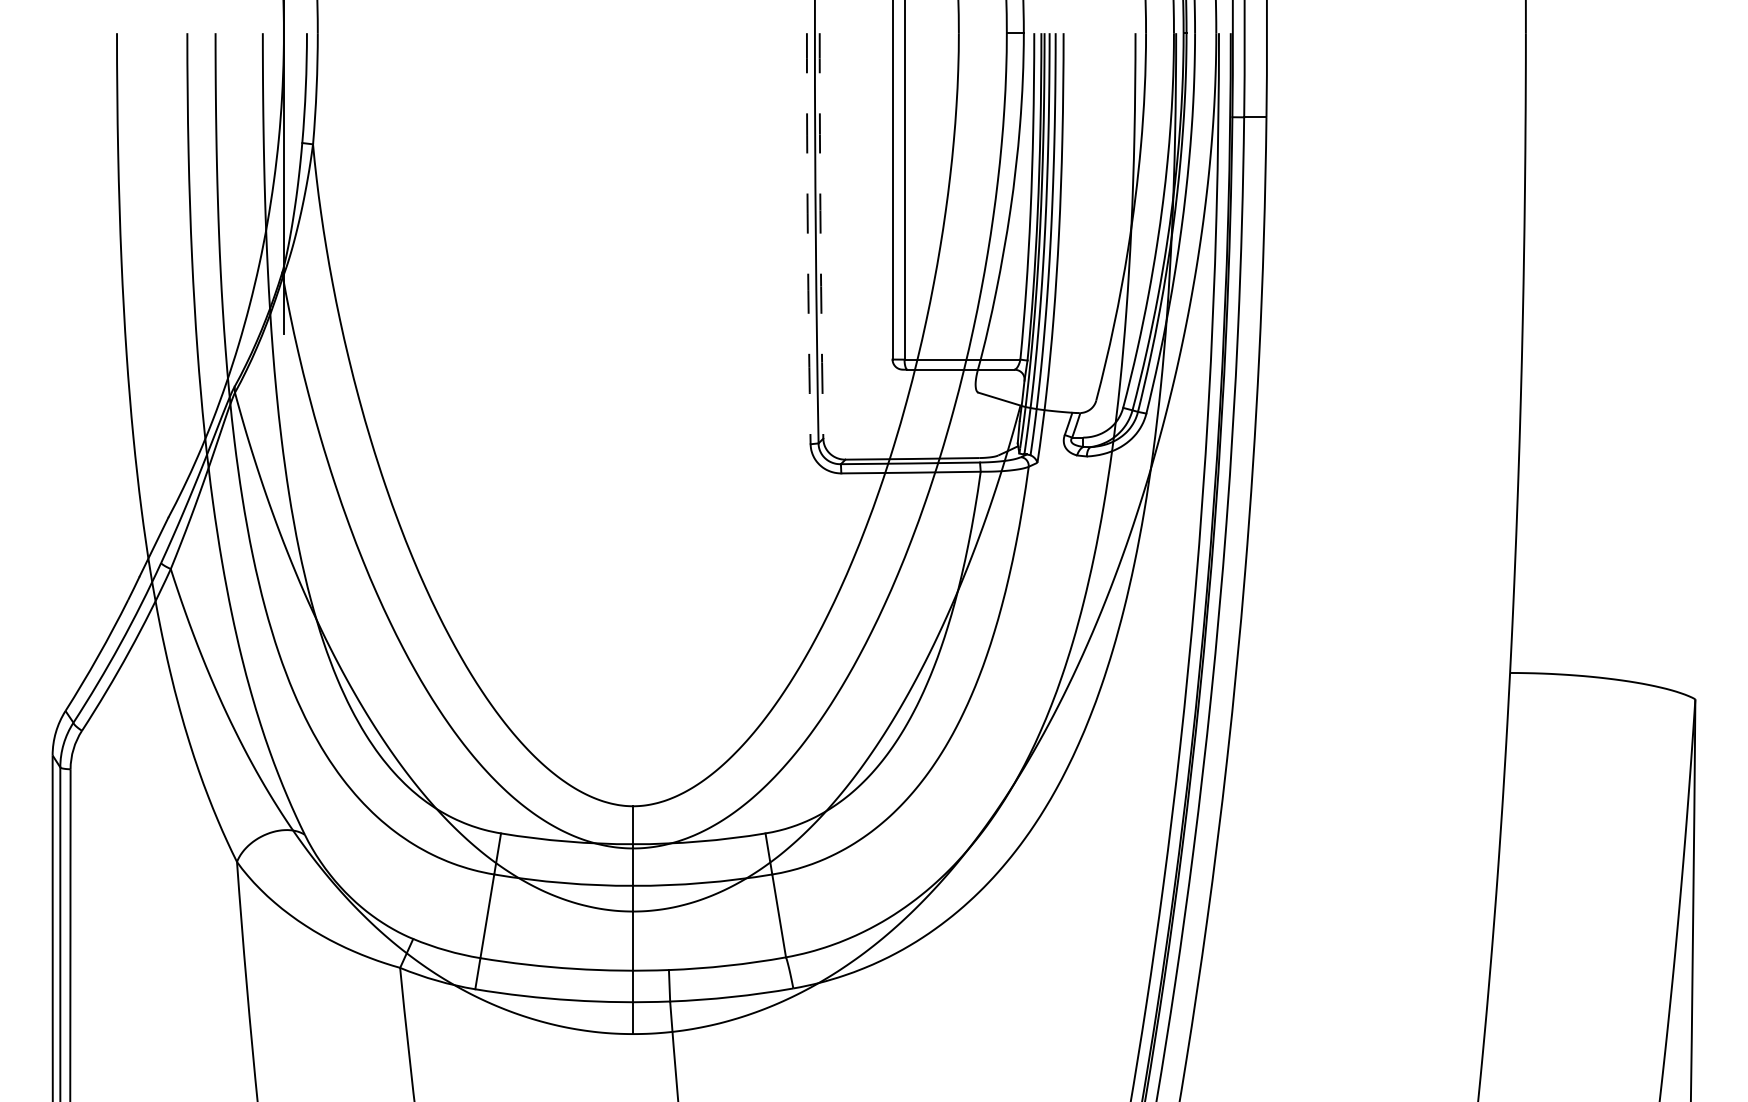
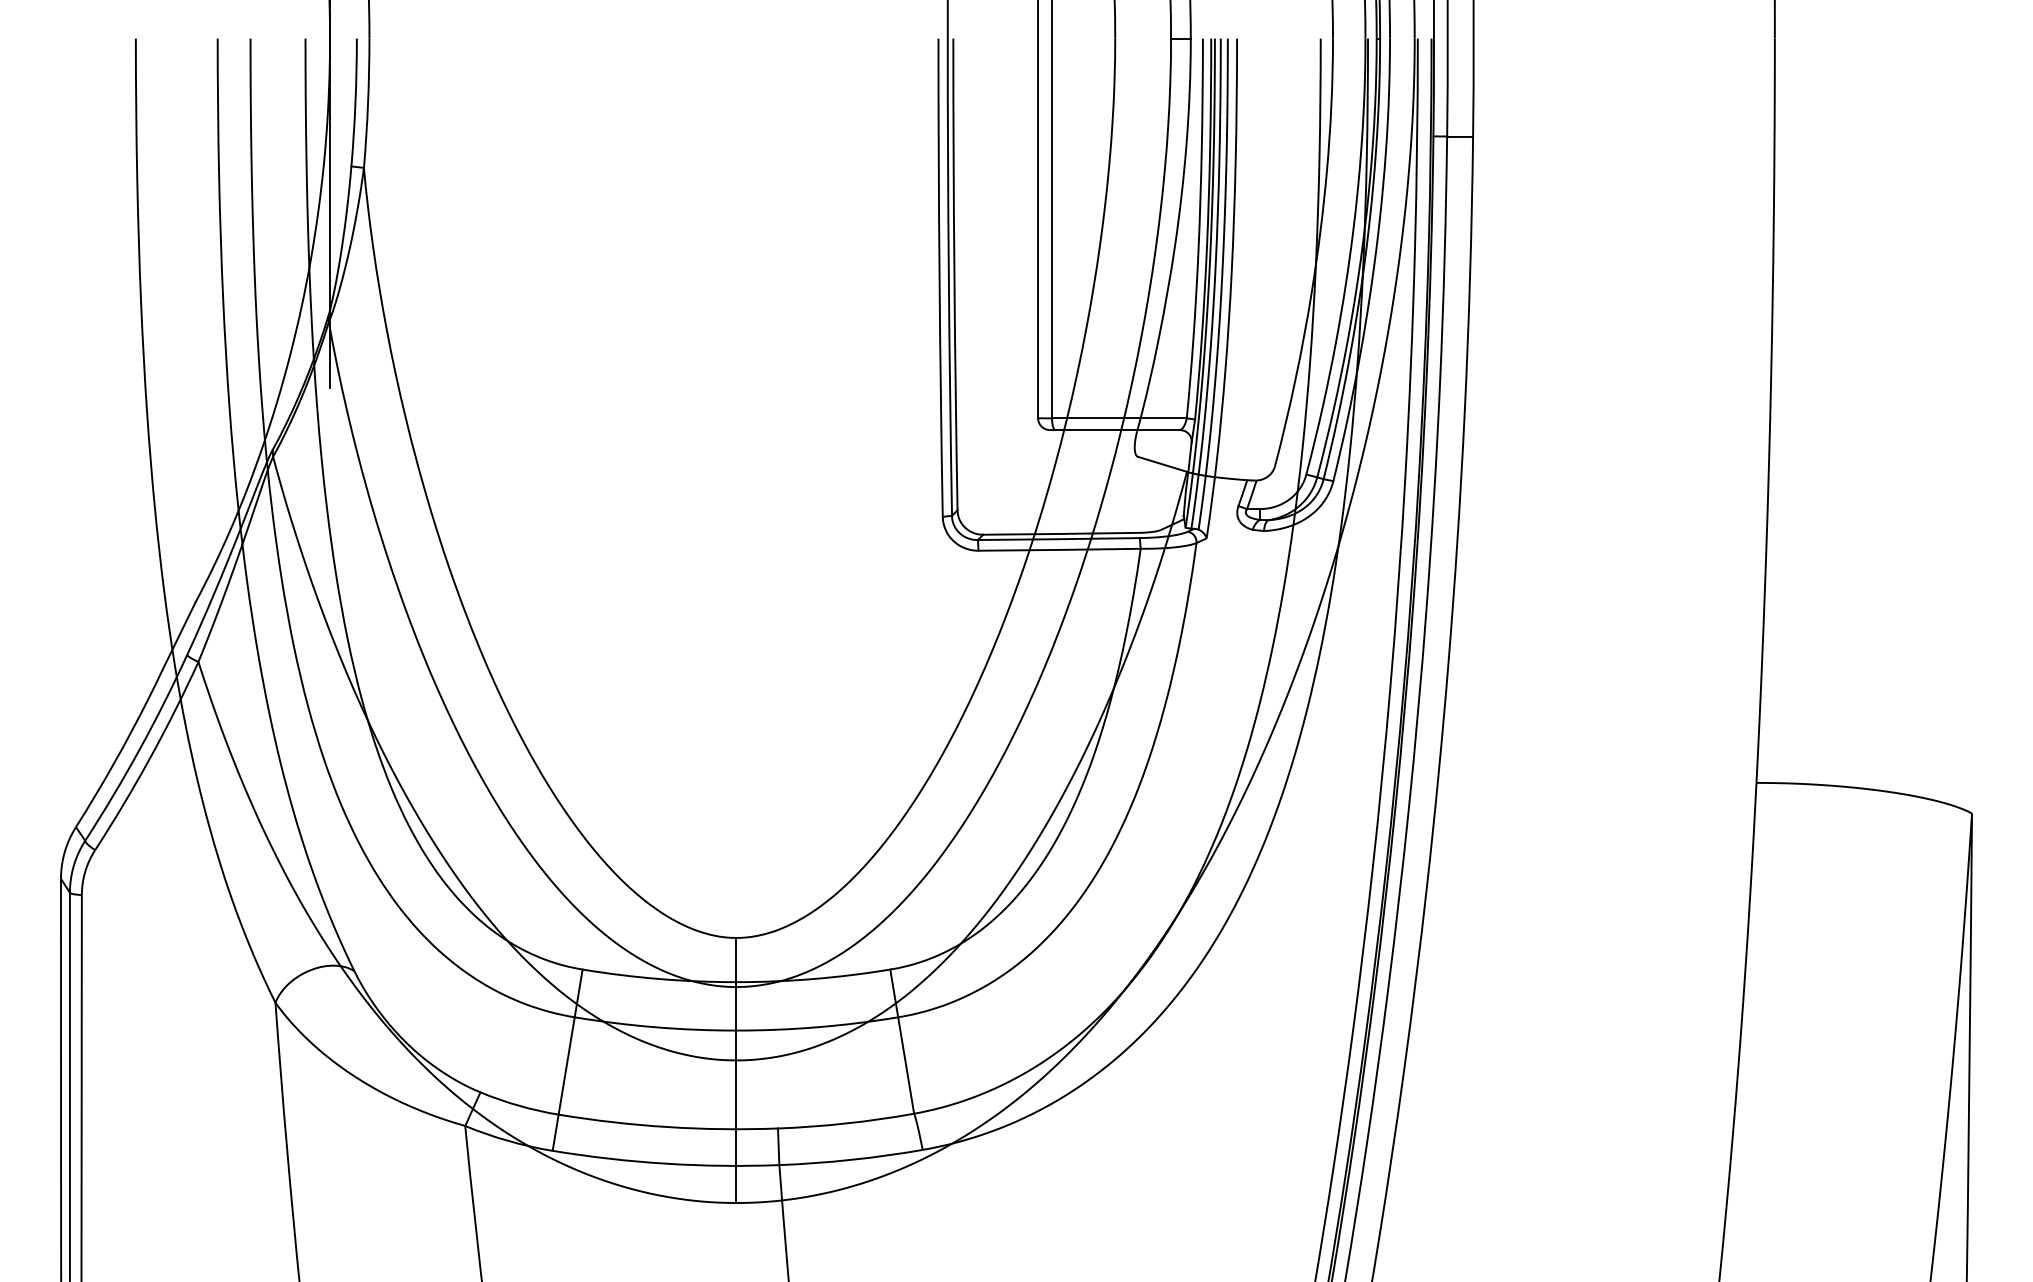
arc: (820, 235) -> (954, 274), dashed -> solid
arc: (807, 238) -> (939, 277), dashed -> solid

